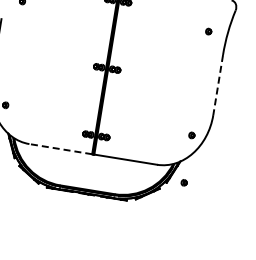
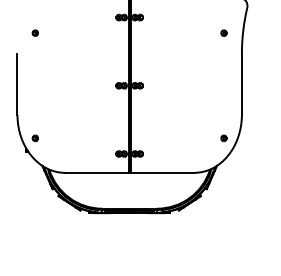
line: (217, 85) -> (241, 84), dashed -> solid
line: (60, 148) -> (96, 172), dashed -> solid
part: (183, 182) -> (223, 186), removed

